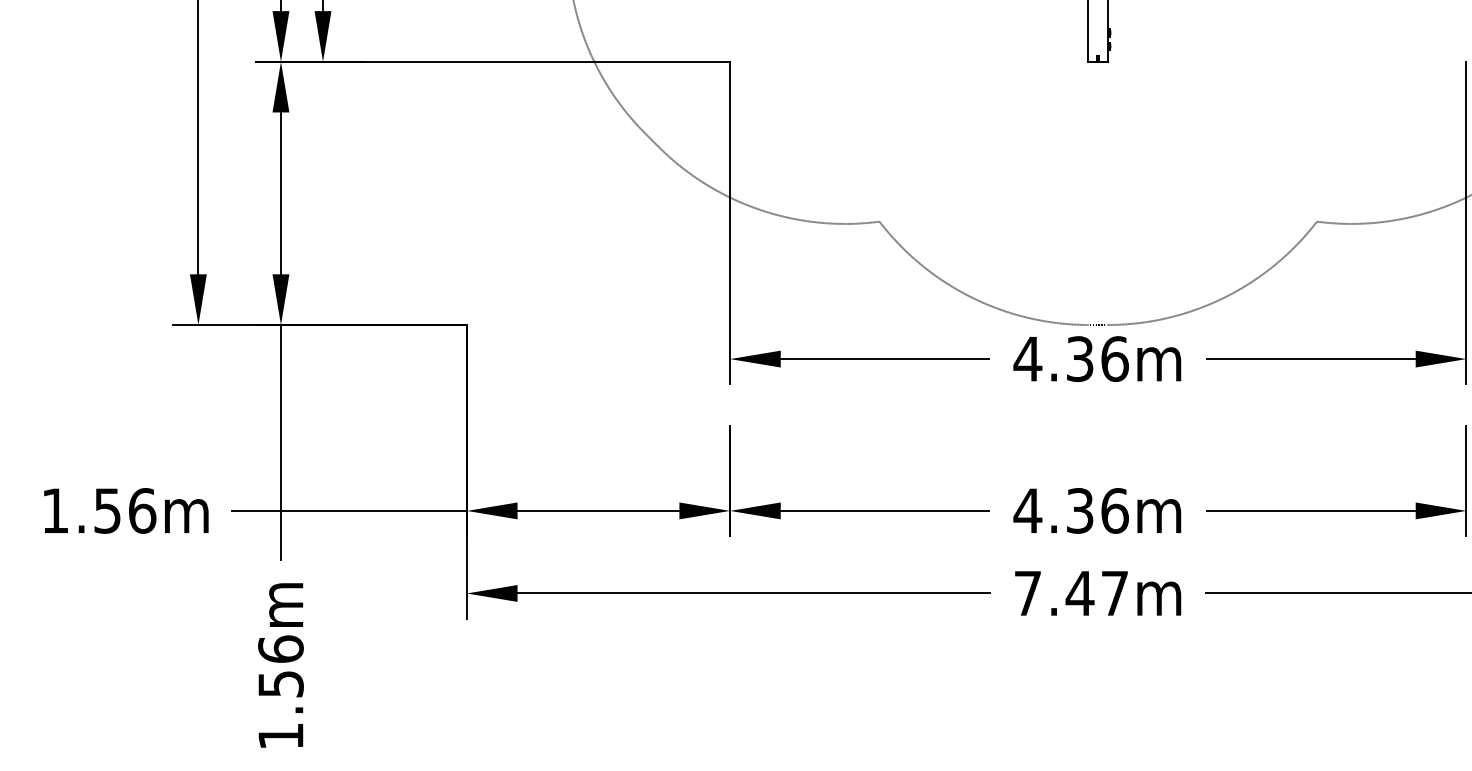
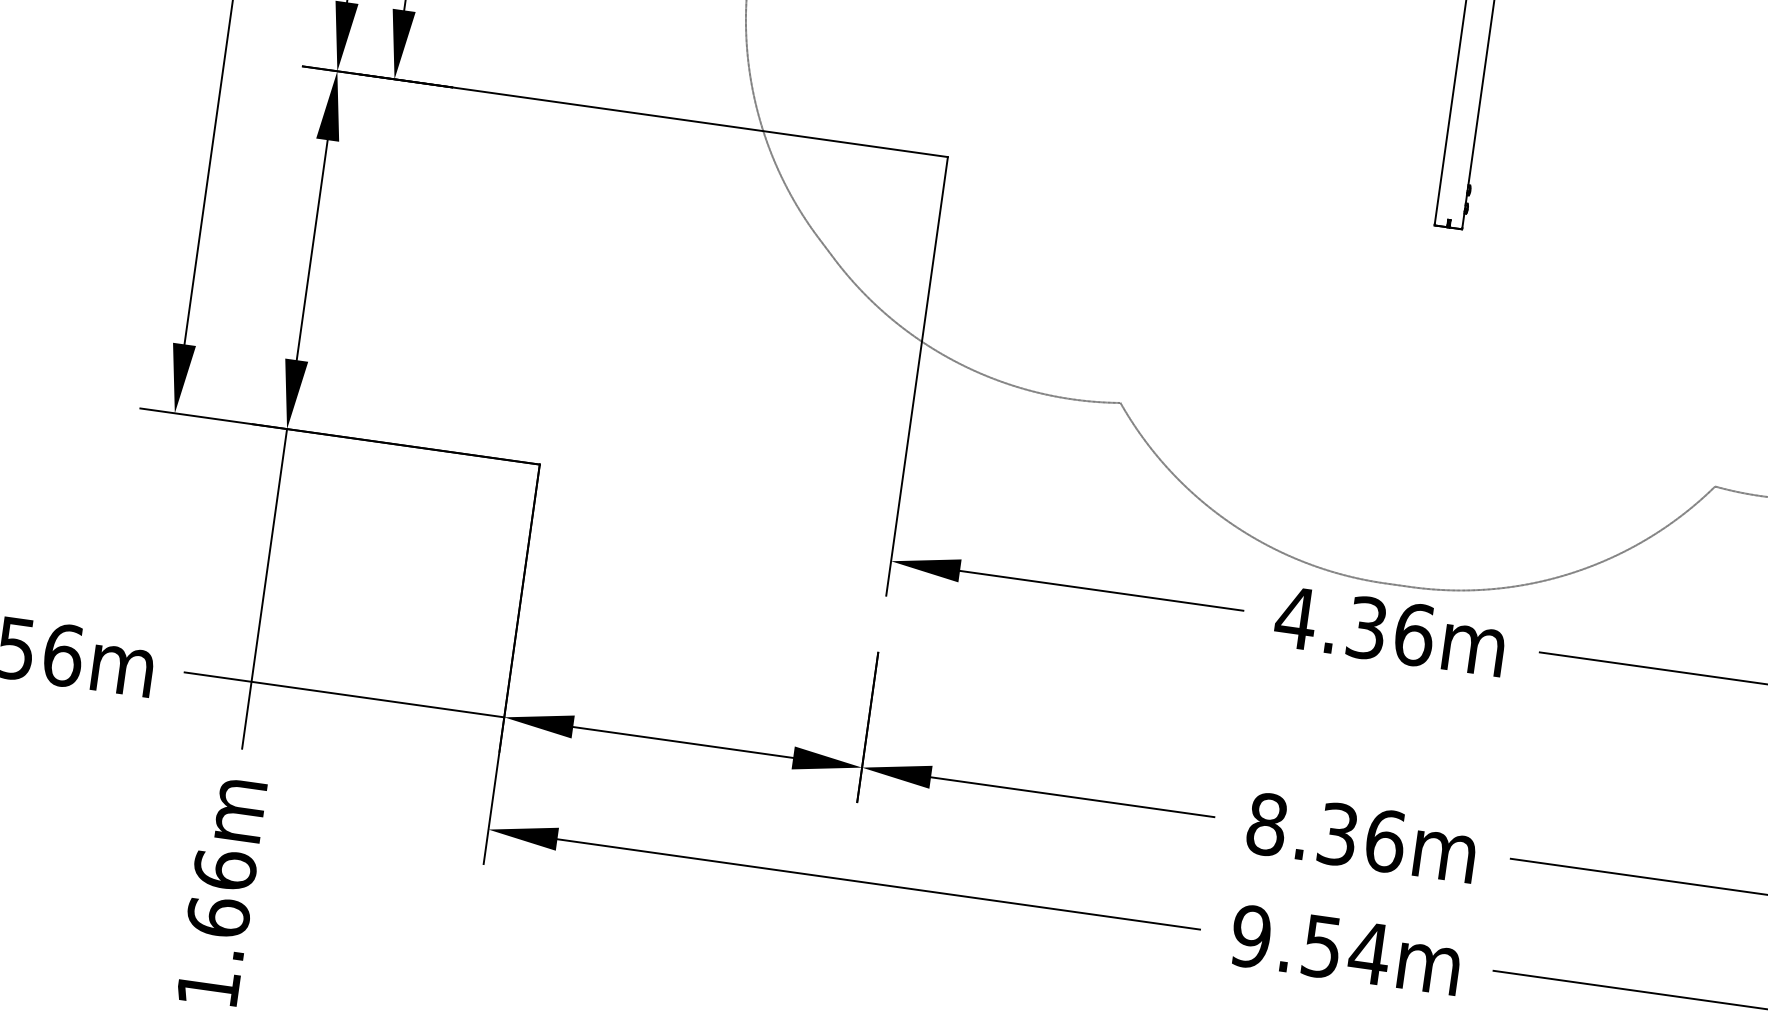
text: (1027, 510) -> (1266, 823), 4.36m -> 8.36m
text: (1071, 593) -> (1310, 945), 7.47m -> 9.54m
text: (280, 683) -> (217, 916), 1.56m -> 1.66m

